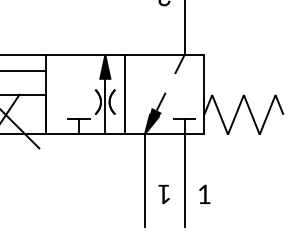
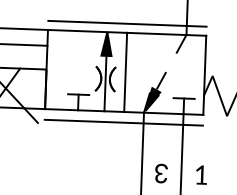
line: (124, 46) -> (126, 24), added
line: (124, 144) -> (123, 122), added
text: (164, 194) -> (161, 173), 1 -> 3

